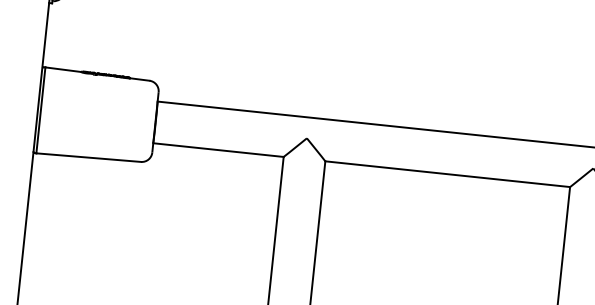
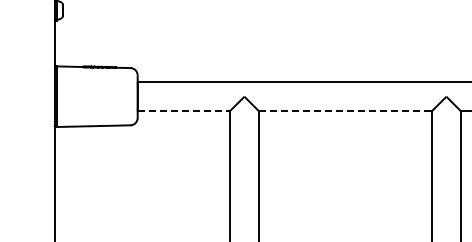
line: (218, 150) -> (183, 111), solid -> dashed
line: (447, 174) -> (345, 111), solid -> dashed

